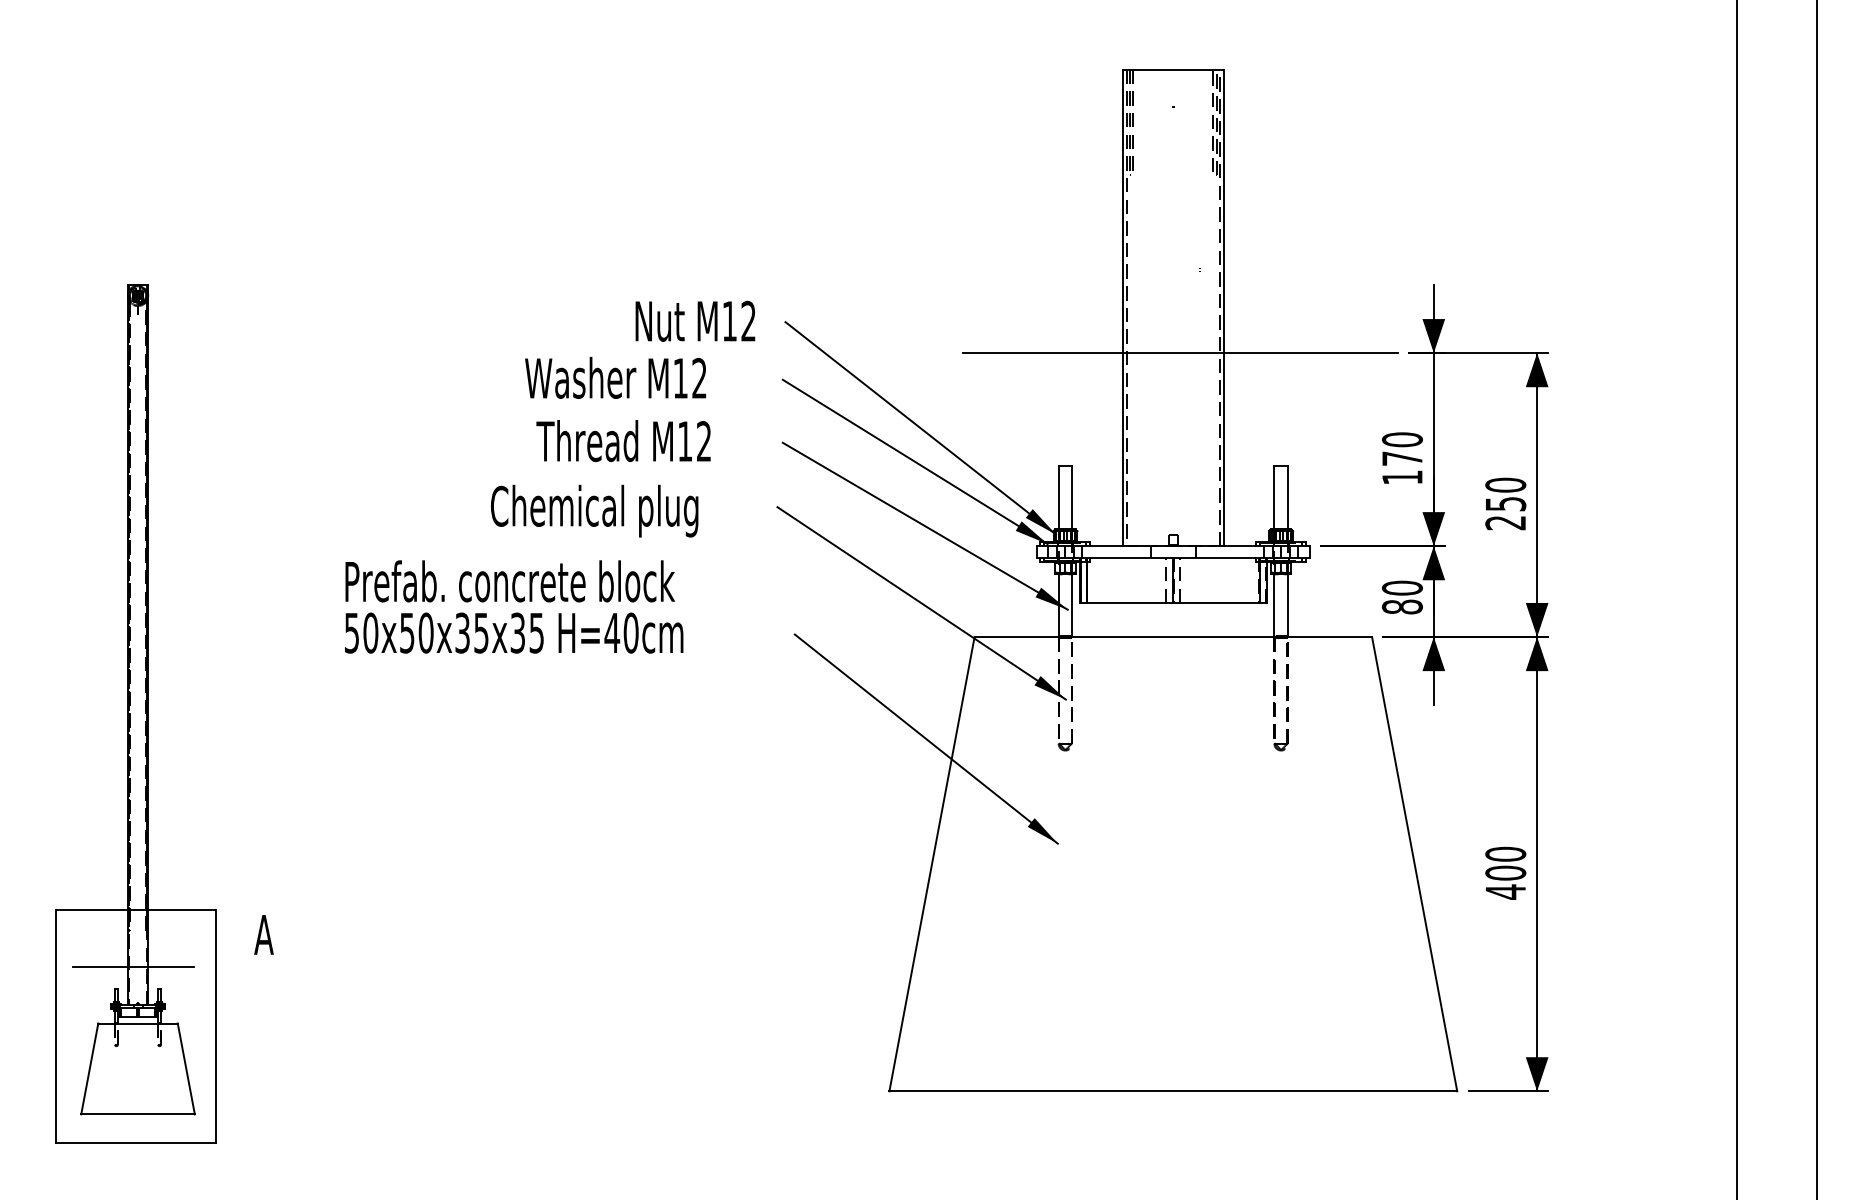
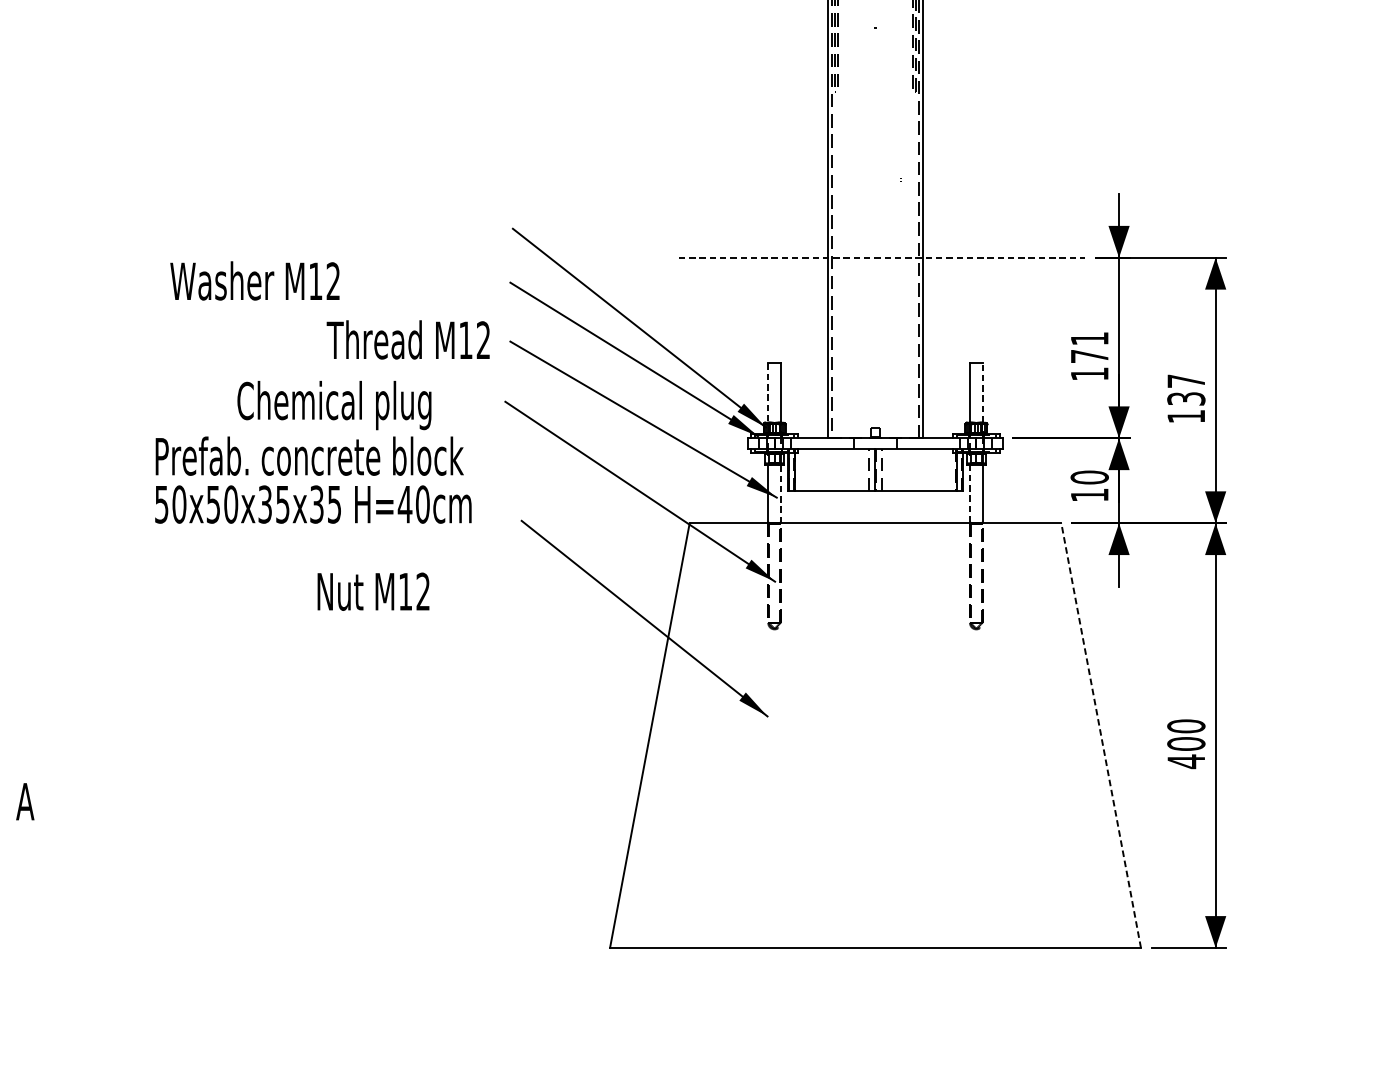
text: (695, 320) -> (373, 590), moved
line: (1180, 353) -> (882, 258), solid -> dashed
text: (615, 377) -> (254, 280), moved
text: (1402, 439) -> (1089, 338), 170 -> 171
text: (623, 441) -> (408, 340), moved
line: (1058, 497) -> (768, 392), solid -> dashed
line: (1288, 497) -> (983, 392), solid -> dashed
text: (1505, 503) -> (1186, 398), 250 -> 137
line: (1072, 605) -> (781, 493), solid -> dashed
text: (514, 606) -> (313, 479), moved
line: (1274, 606) -> (970, 494), solid -> dashed
text: (1402, 606) -> (1089, 494), 80 -> 10
line: (1414, 863) -> (1101, 734), solid -> dashed

